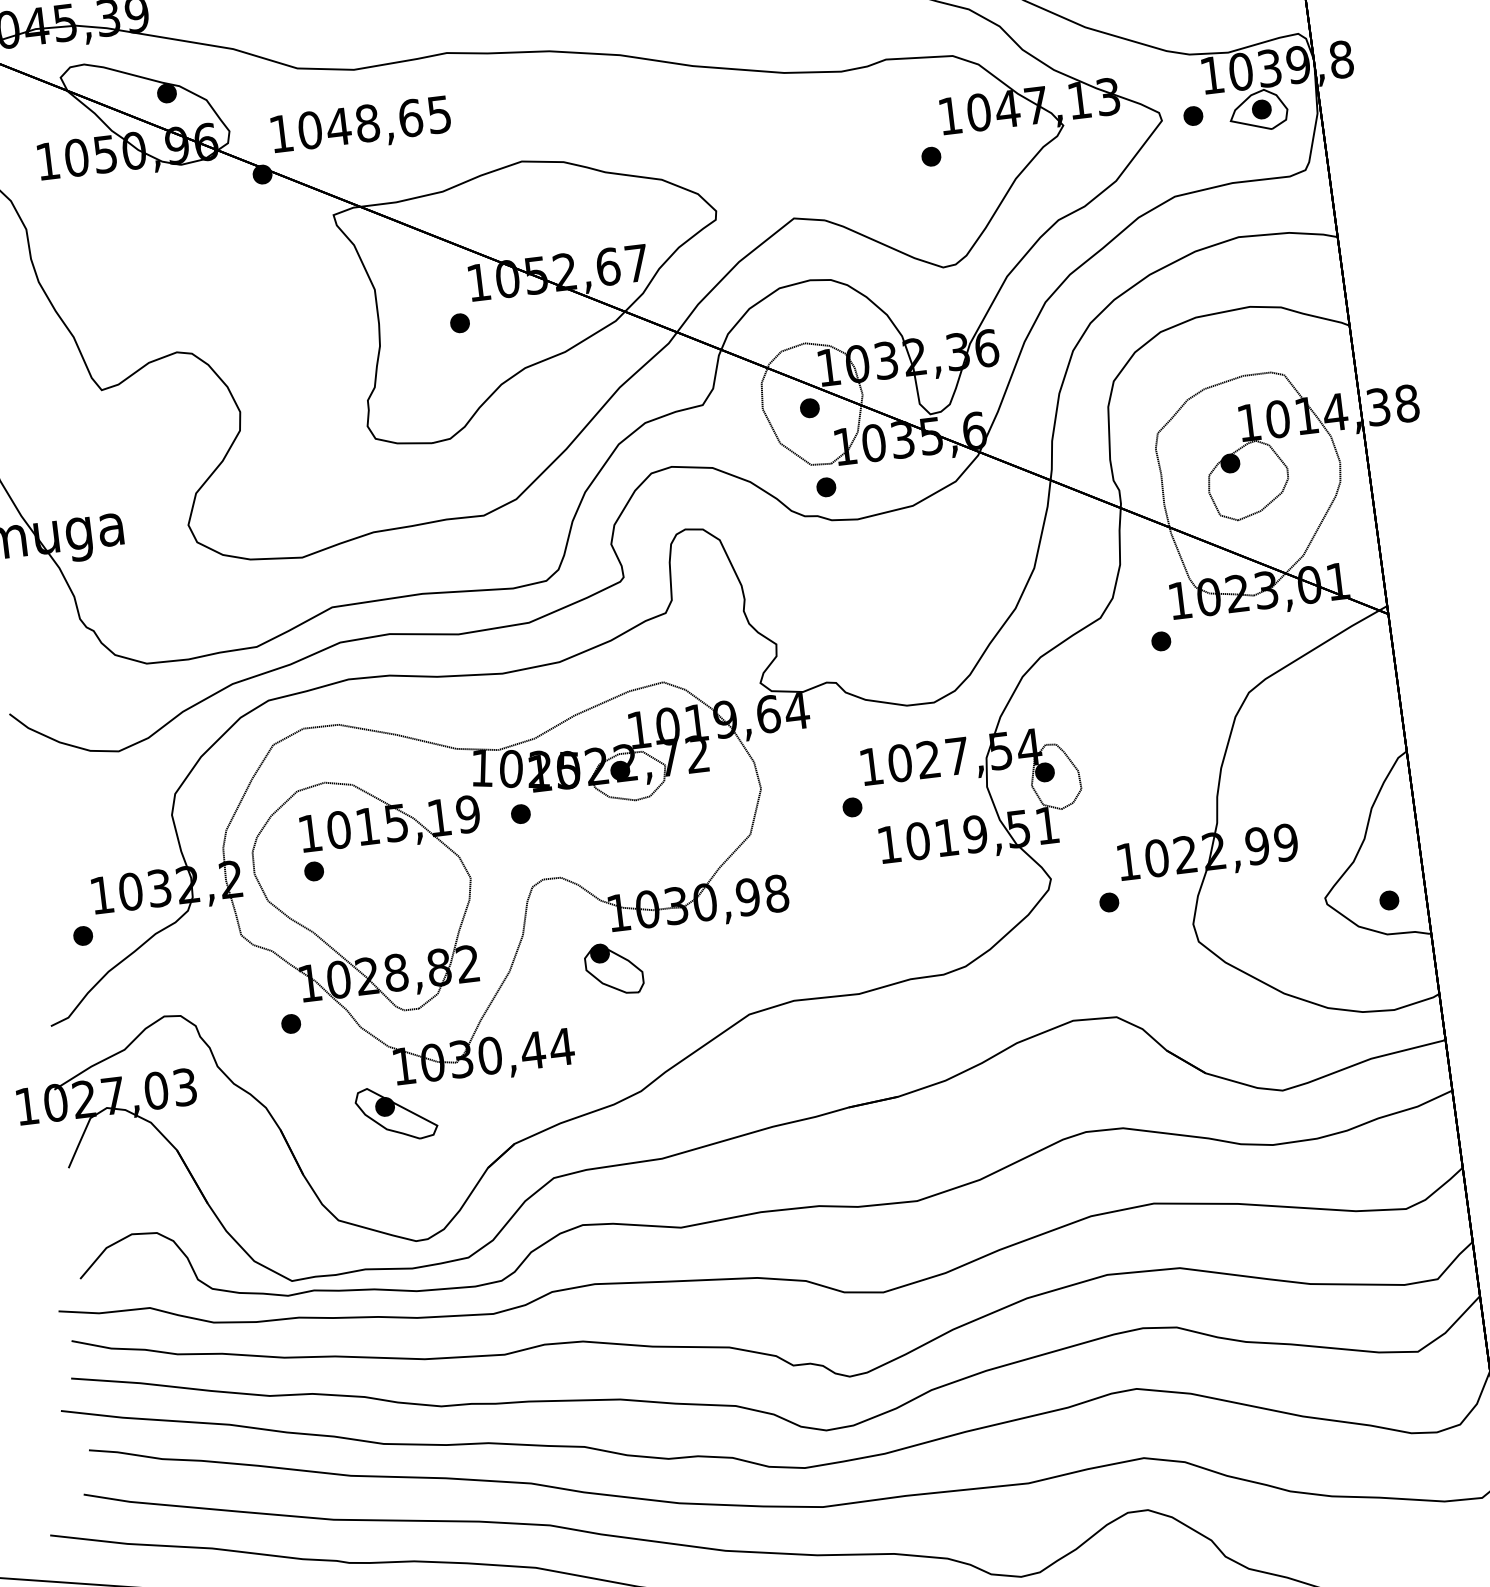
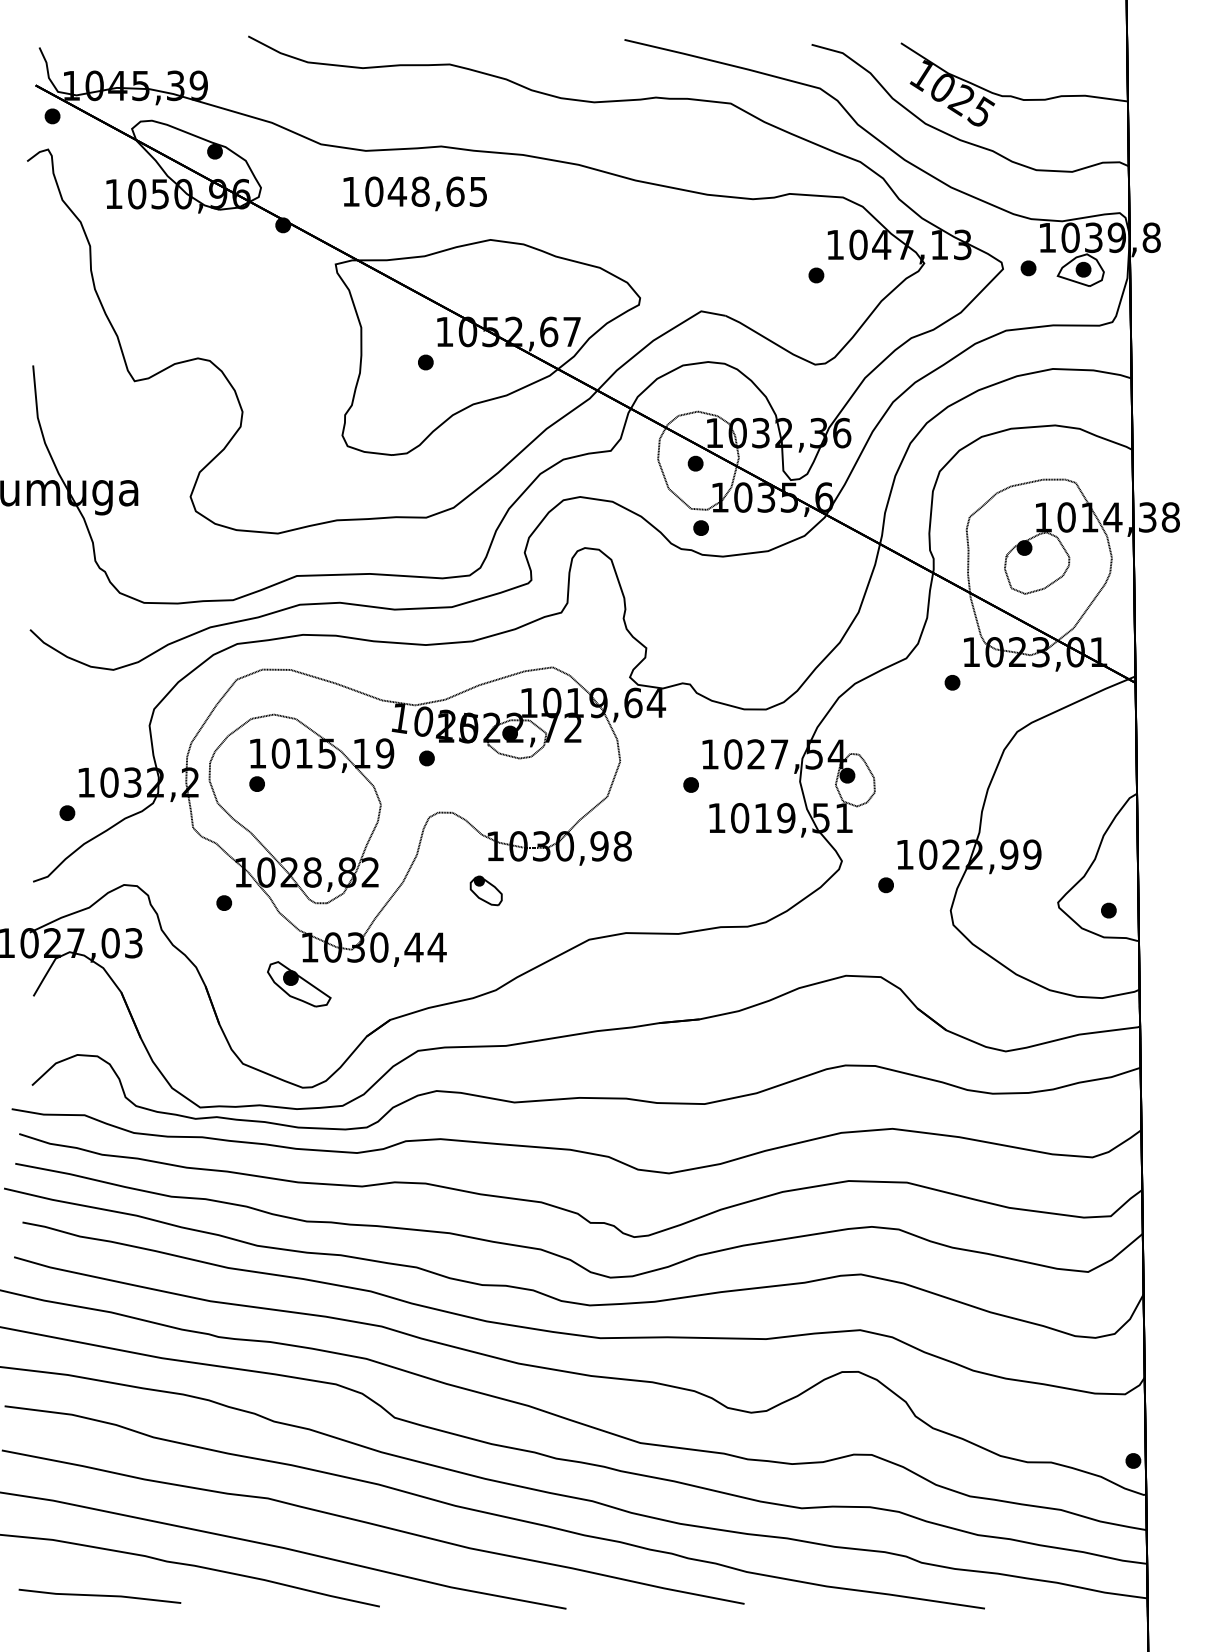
text: (360, 126) -> (414, 193), moved
part: (614, 968) -> (486, 890), size x0.7

